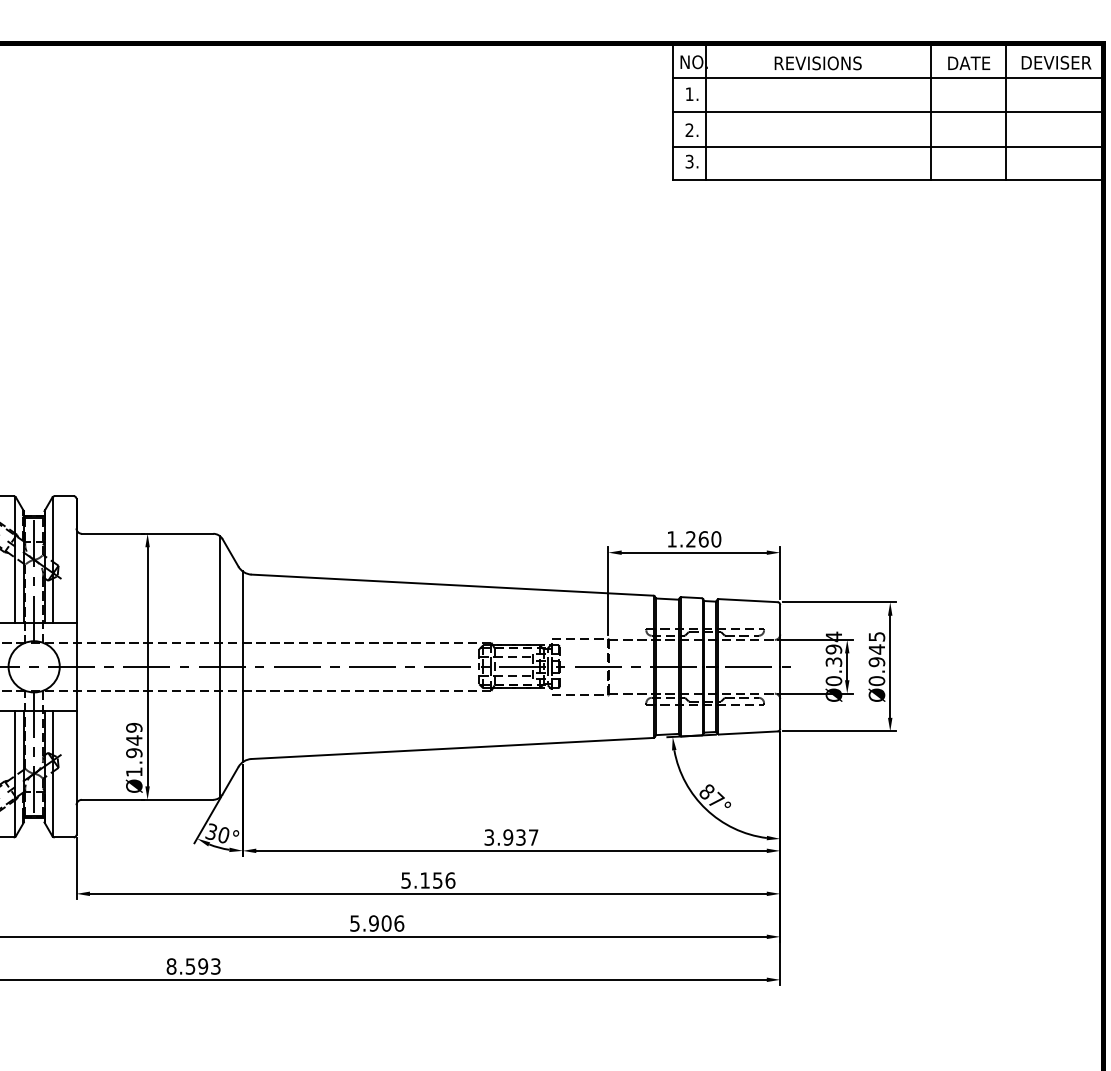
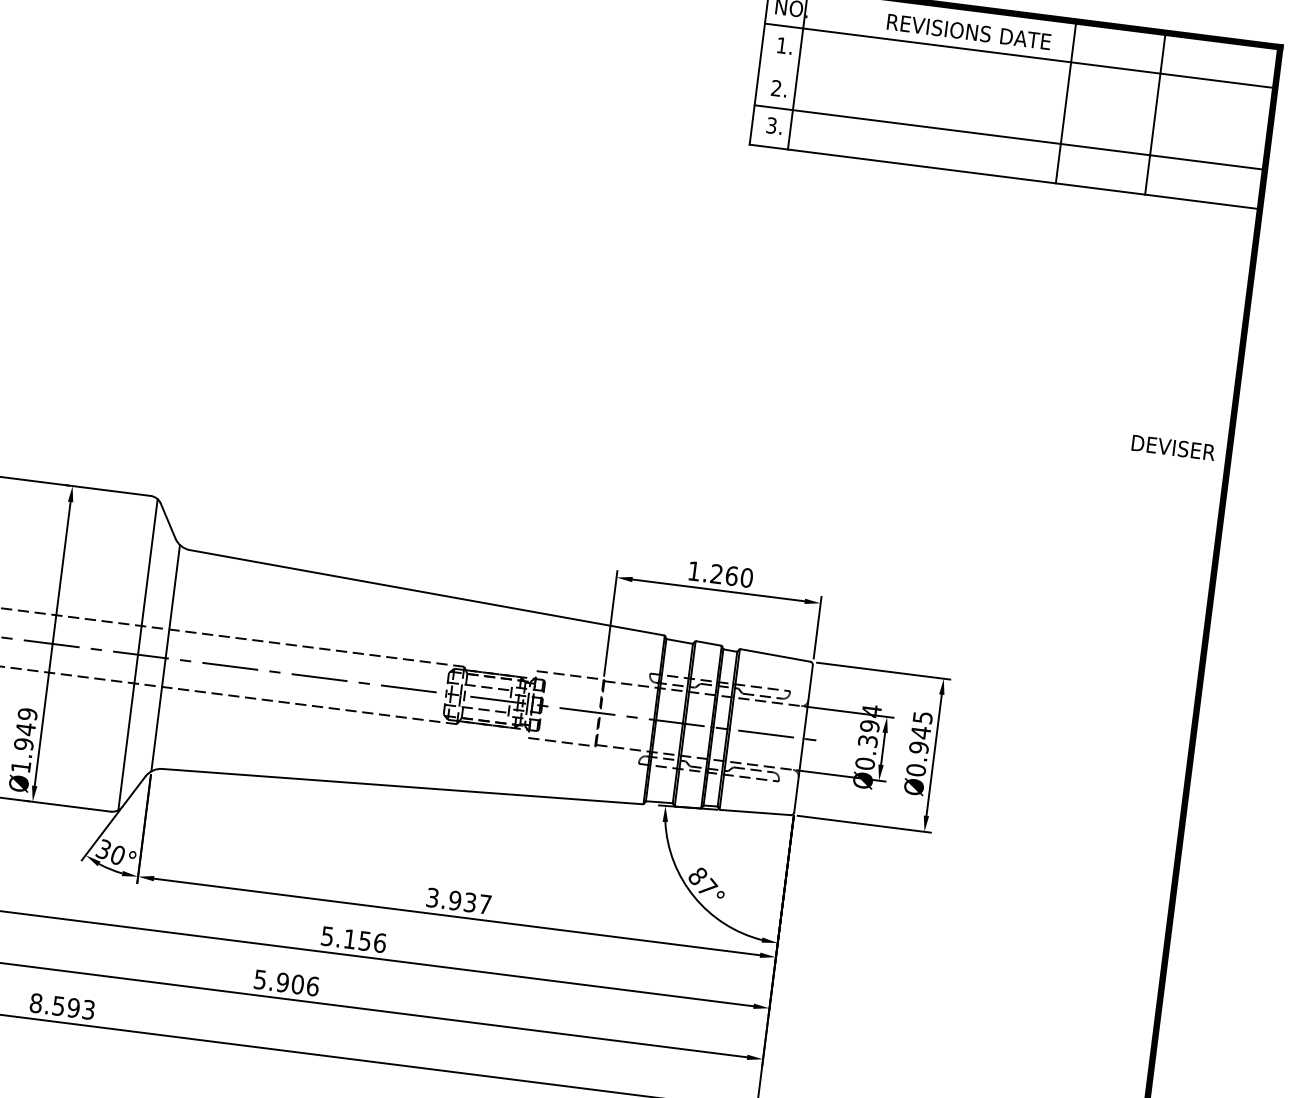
text: (969, 62) -> (1026, 38), moved
text: (1056, 62) -> (1173, 447), moved
line: (888, 112) -> (1015, 97), removed

